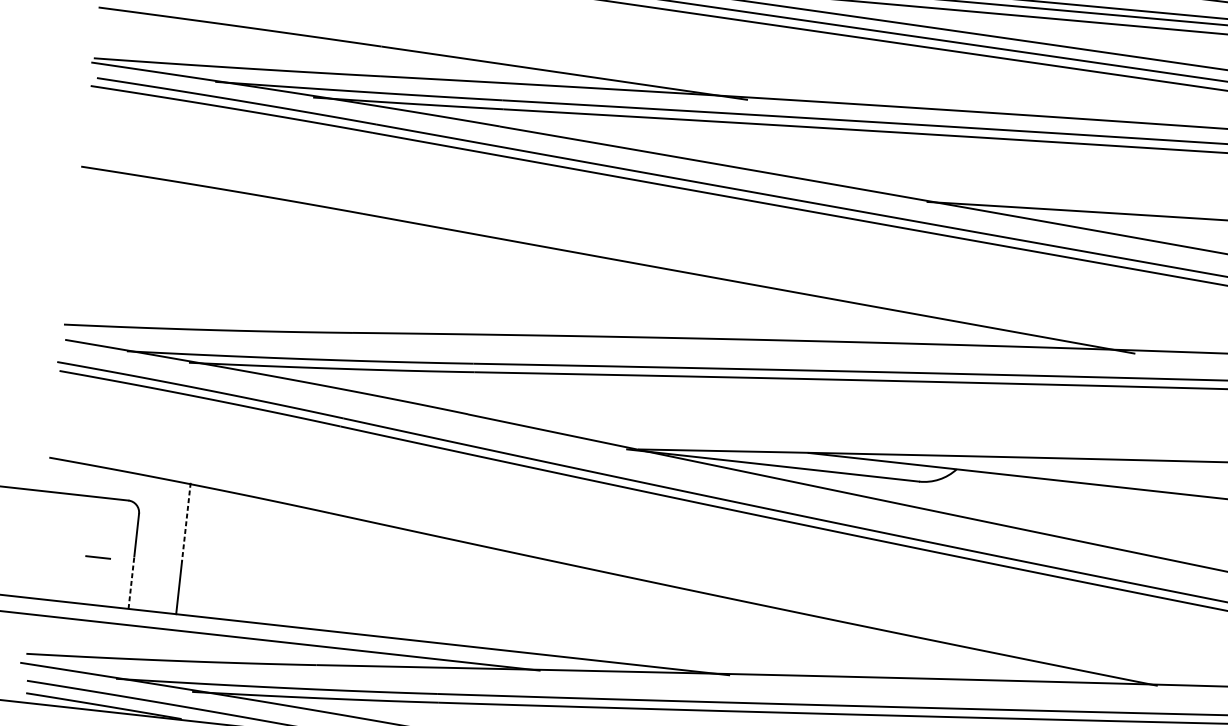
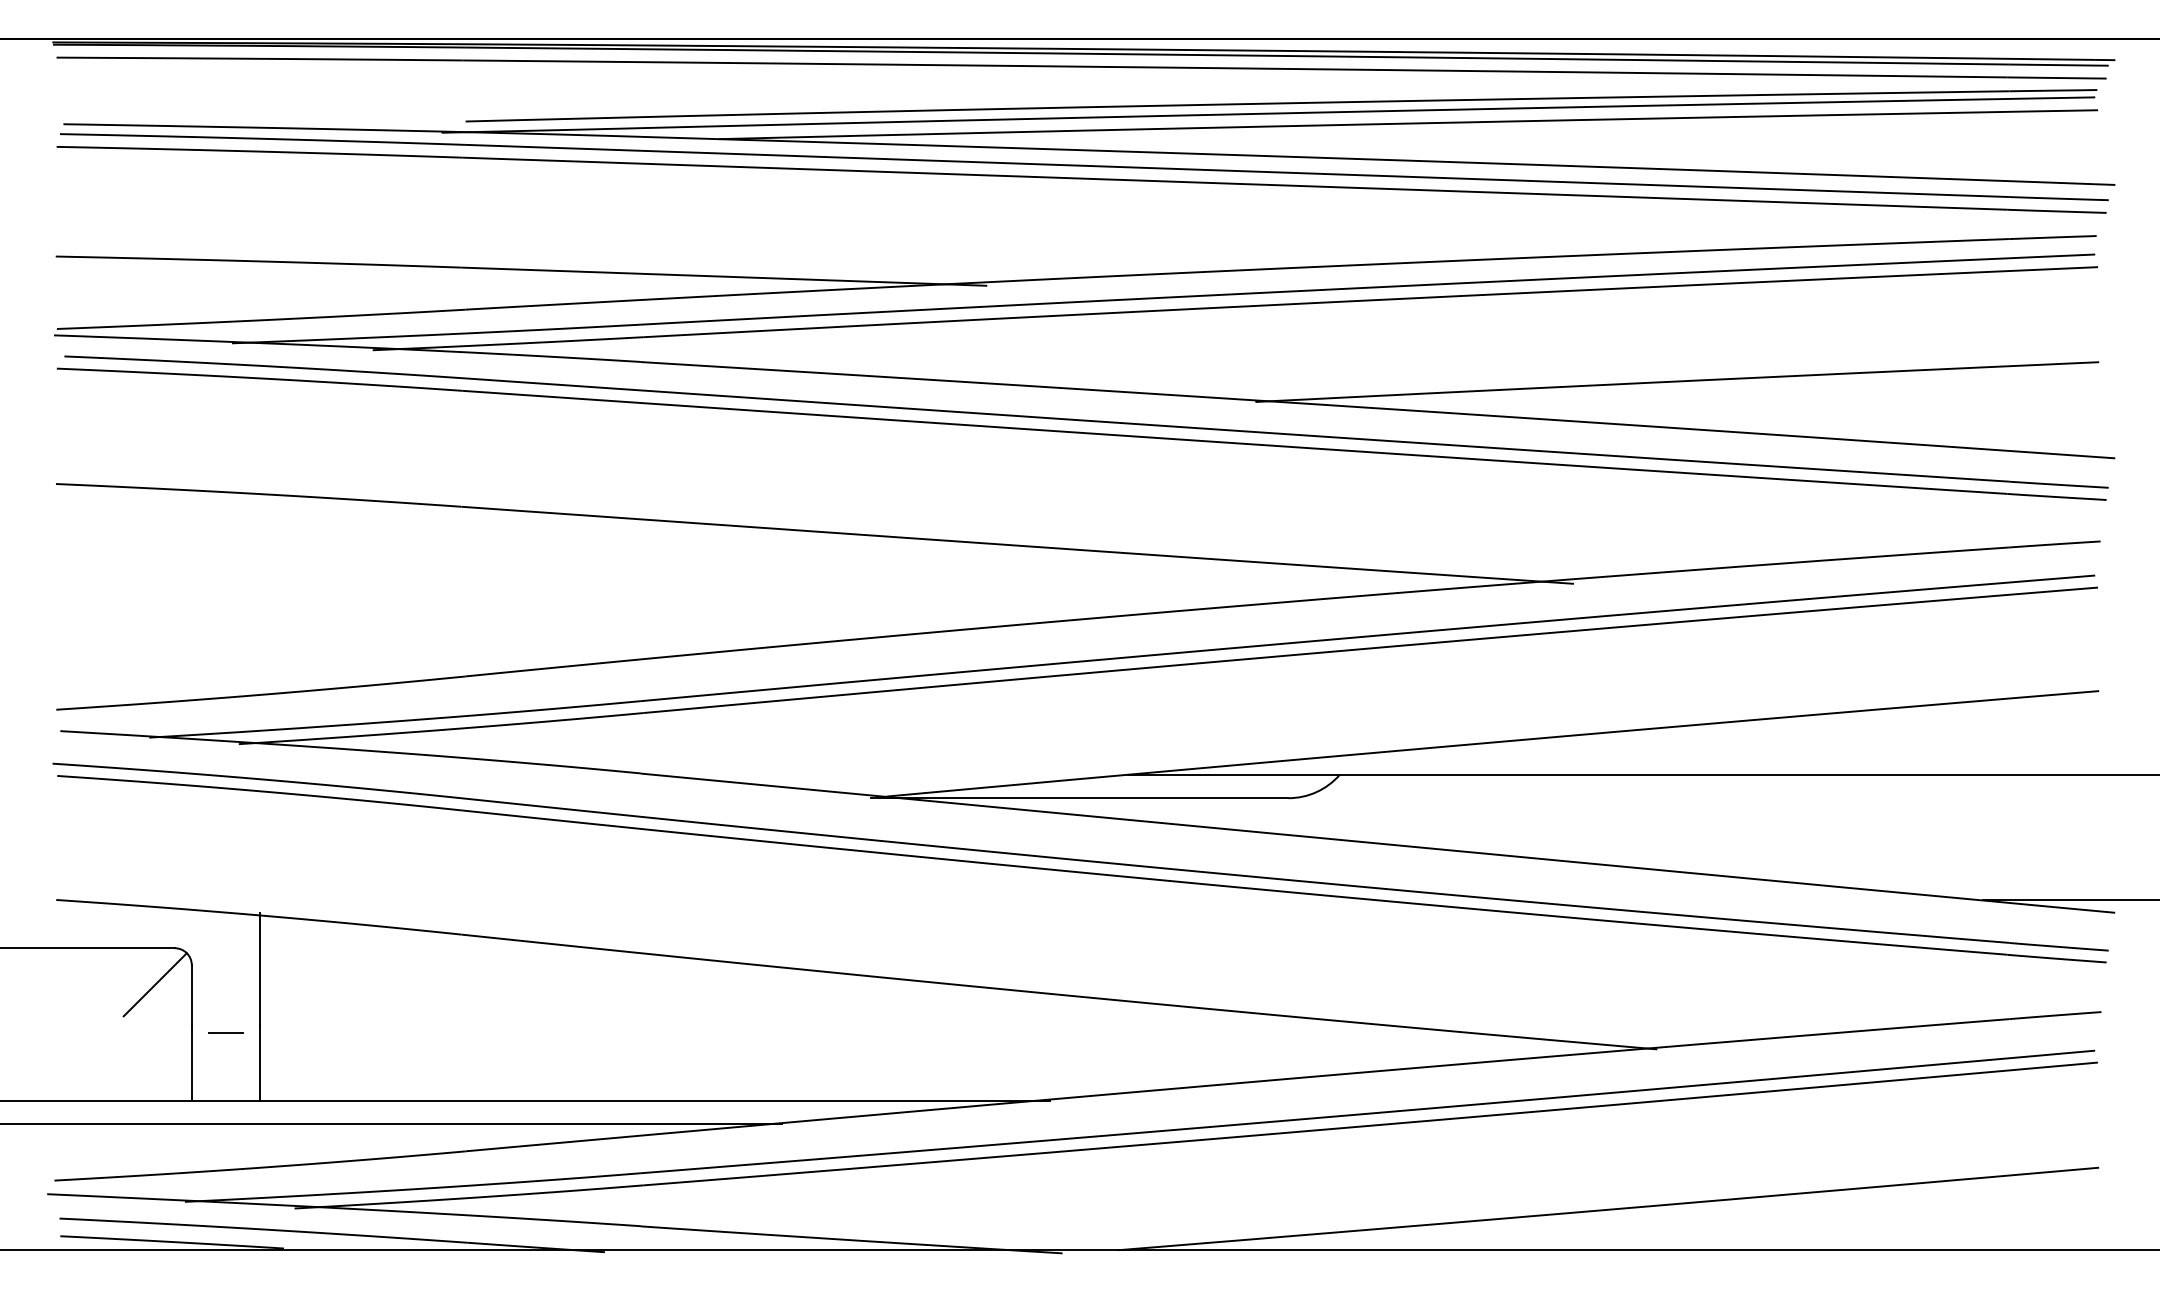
line: (185, 522) -> (259, 970), dashed -> solid
line: (111, 524) -> (154, 984), added
line: (97, 556) -> (225, 1032), moved
line: (131, 582) -> (191, 1063), dashed -> solid

